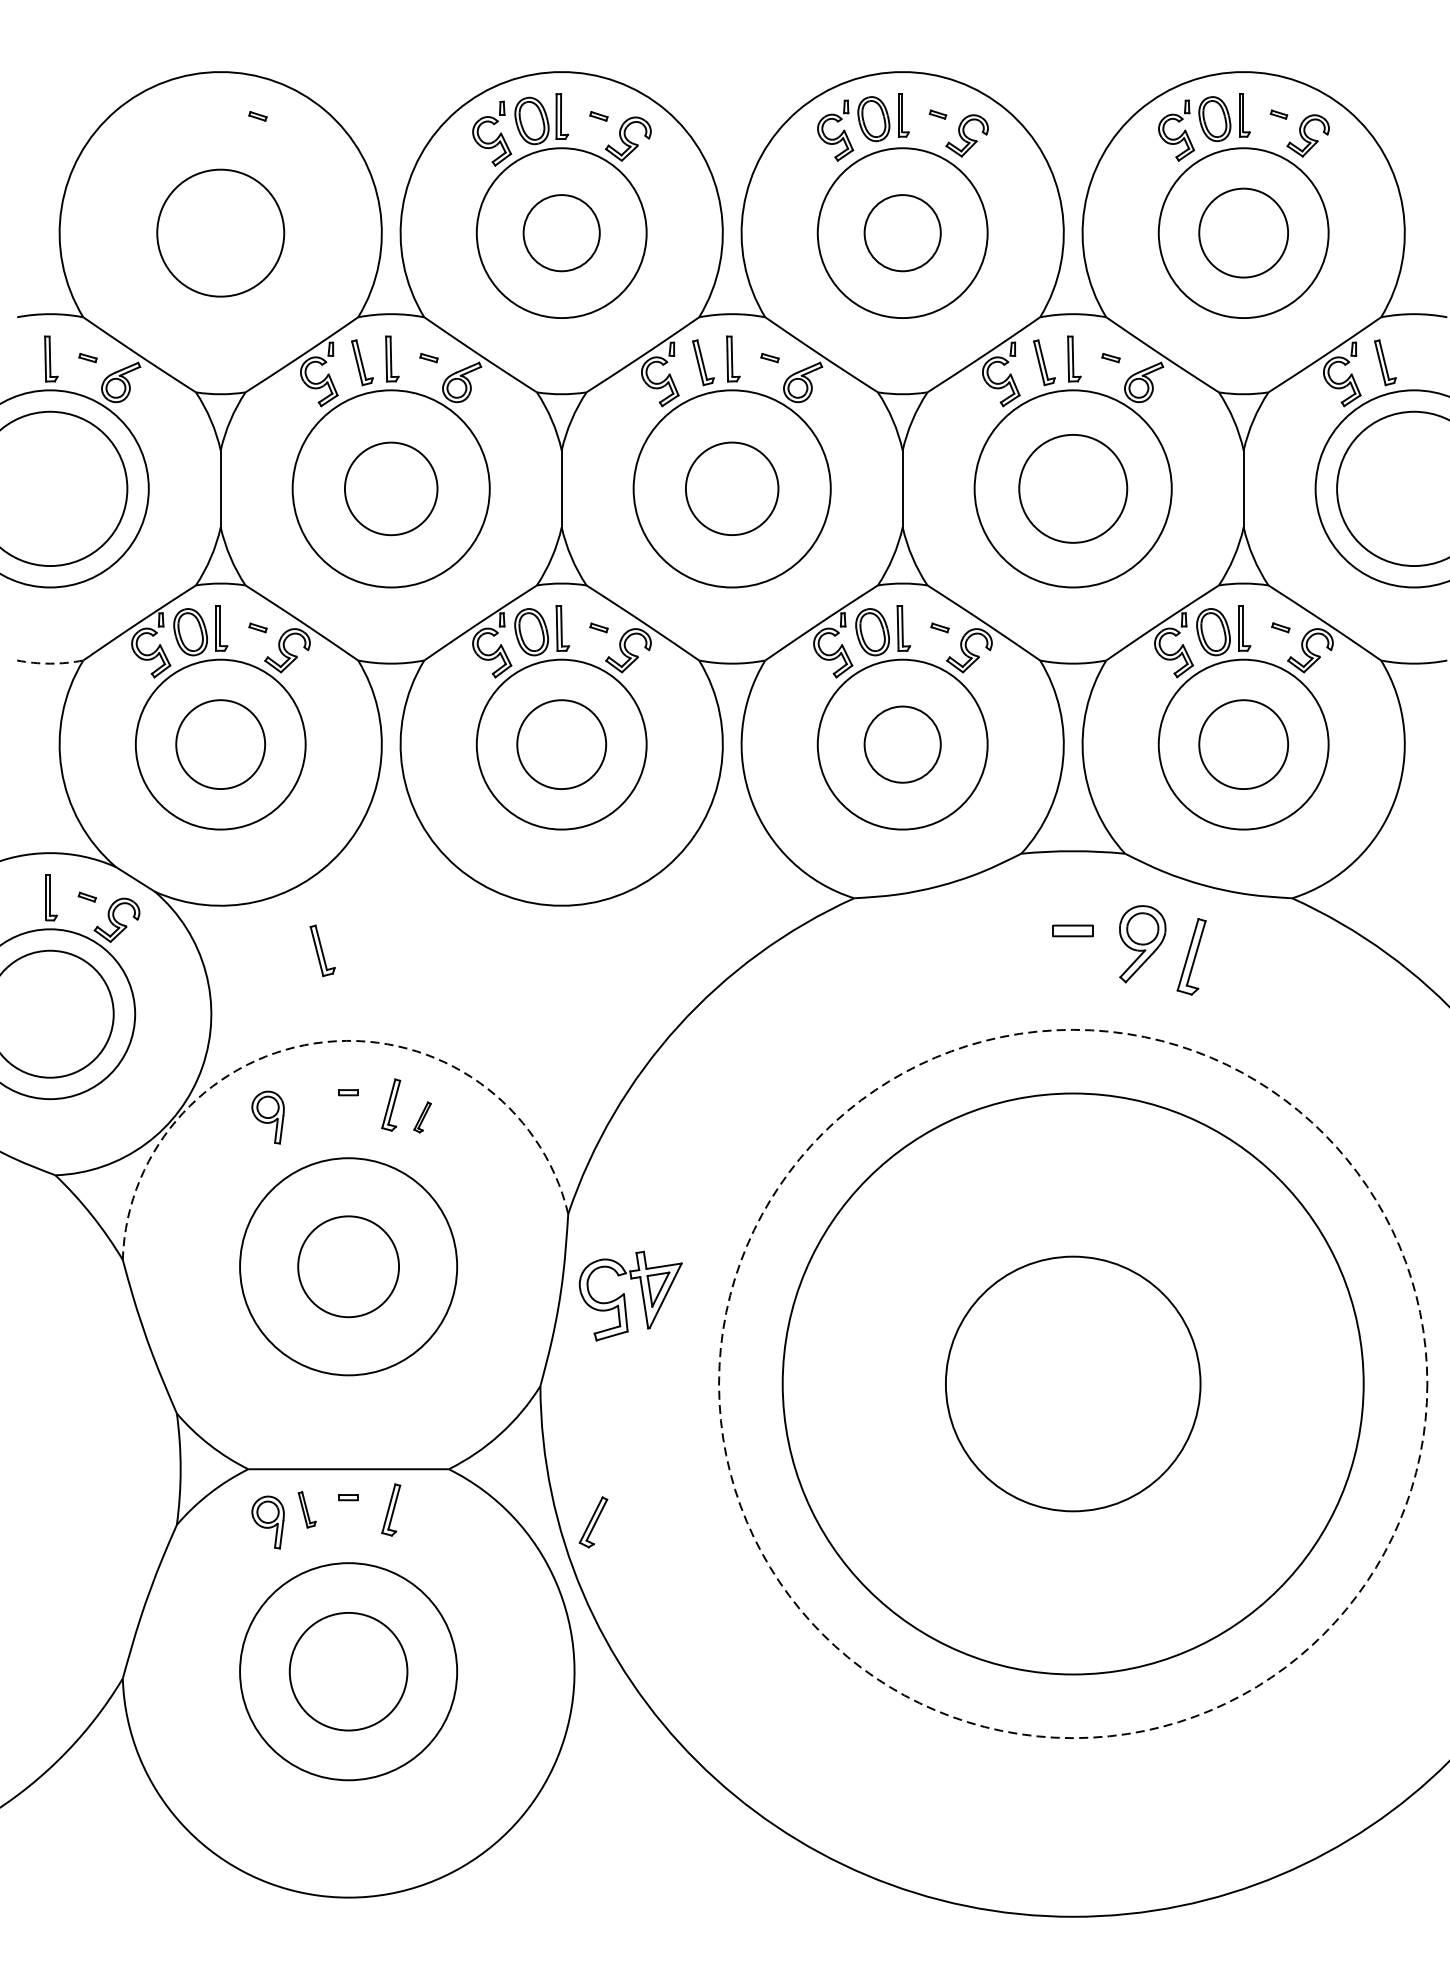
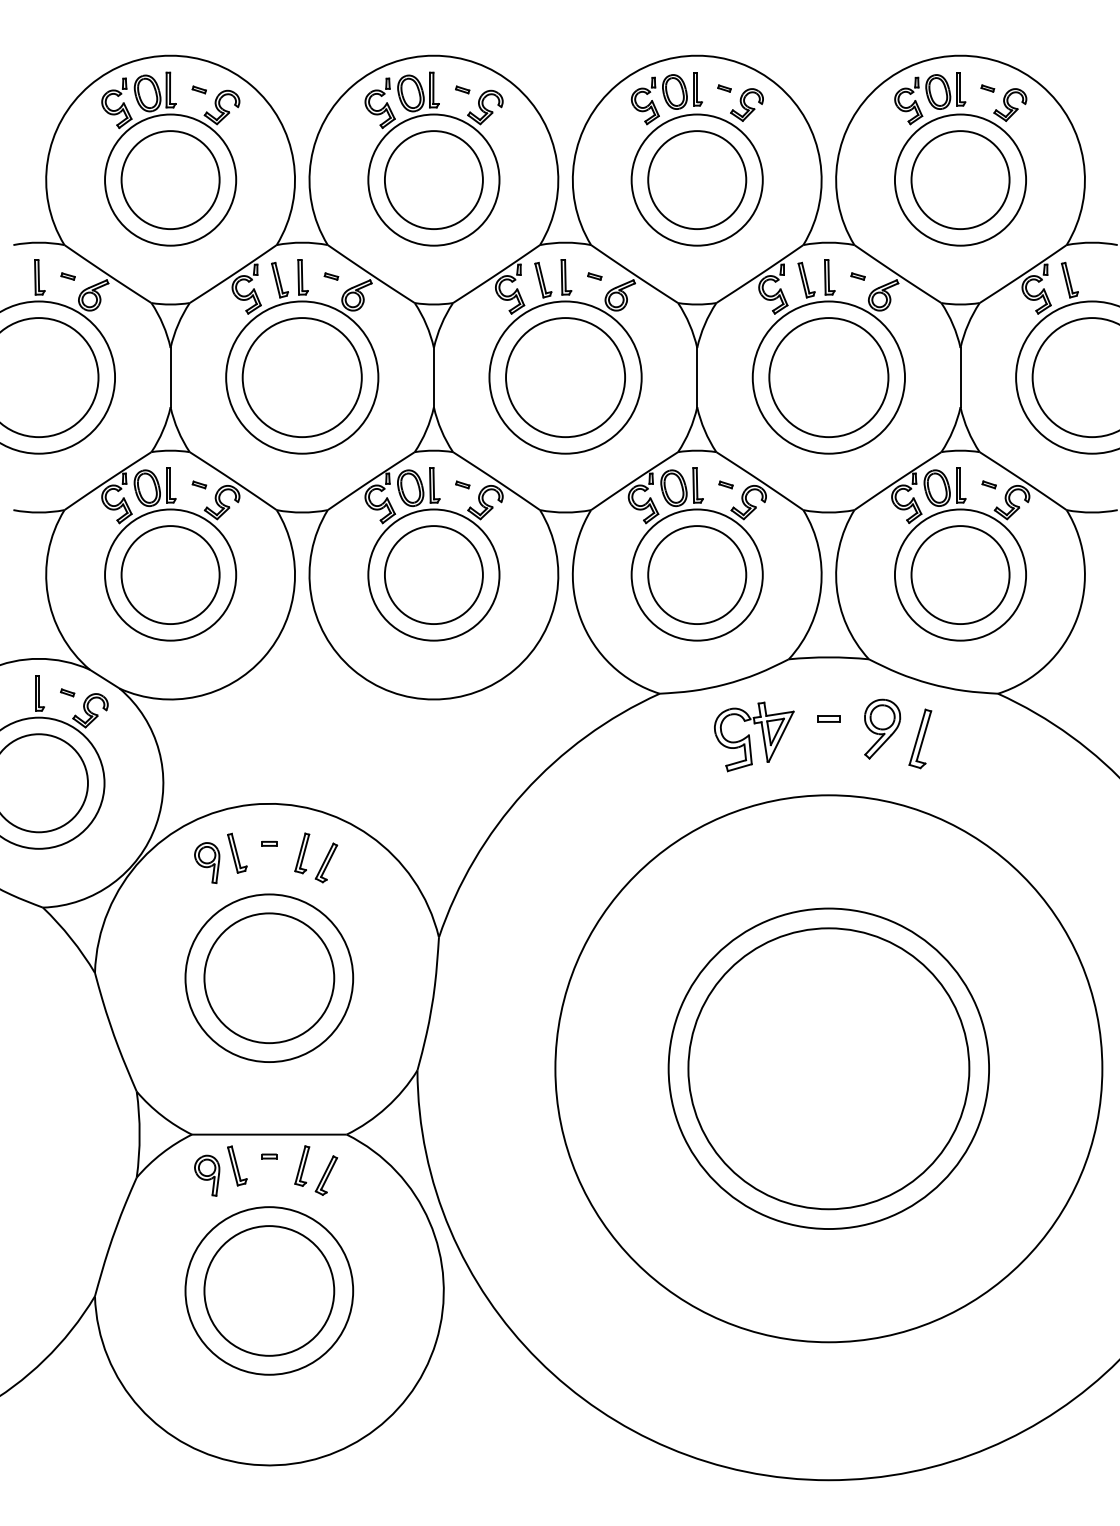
part: (220, 205) -> (170, 158), added
circle: (1243, 232) -> (960, 179), size x1.43
circle: (561, 233) -> (433, 180), size x1.67
circle: (903, 233) -> (697, 180), size x1.67
circle: (390, 488) -> (301, 377), size x1.67
circle: (732, 488) -> (565, 377), size x1.67
circle: (1072, 488) -> (828, 377), size x1.43
arc: (49, 663) -> (38, 512), dashed -> solid
circle: (220, 743) -> (170, 574), size x1.43
circle: (561, 745) -> (433, 575), size x1.43
circle: (903, 745) -> (697, 575), size x1.67
circle: (1243, 745) -> (960, 575), size x1.43
part: (1072, 930) -> (828, 718), size x0.71
part: (322, 949) -> (237, 852), moved
arc: (325, 1041) -> (251, 804), dashed -> solid
part: (422, 1116) -> (326, 862), size x1.67
circle: (348, 1267) -> (269, 978), size x1.67
part: (631, 1295) -> (754, 736), moved
circle: (1072, 1383) -> (828, 1068), dashed -> solid
circle: (1072, 1383) -> (828, 1068), size x0.71
circle: (1072, 1383) -> (828, 1068), size x1.43
part: (307, 1509) -> (237, 1165), size x1.43
part: (593, 1522) -> (326, 1175), moved
circle: (348, 1671) -> (269, 1290), size x1.43

